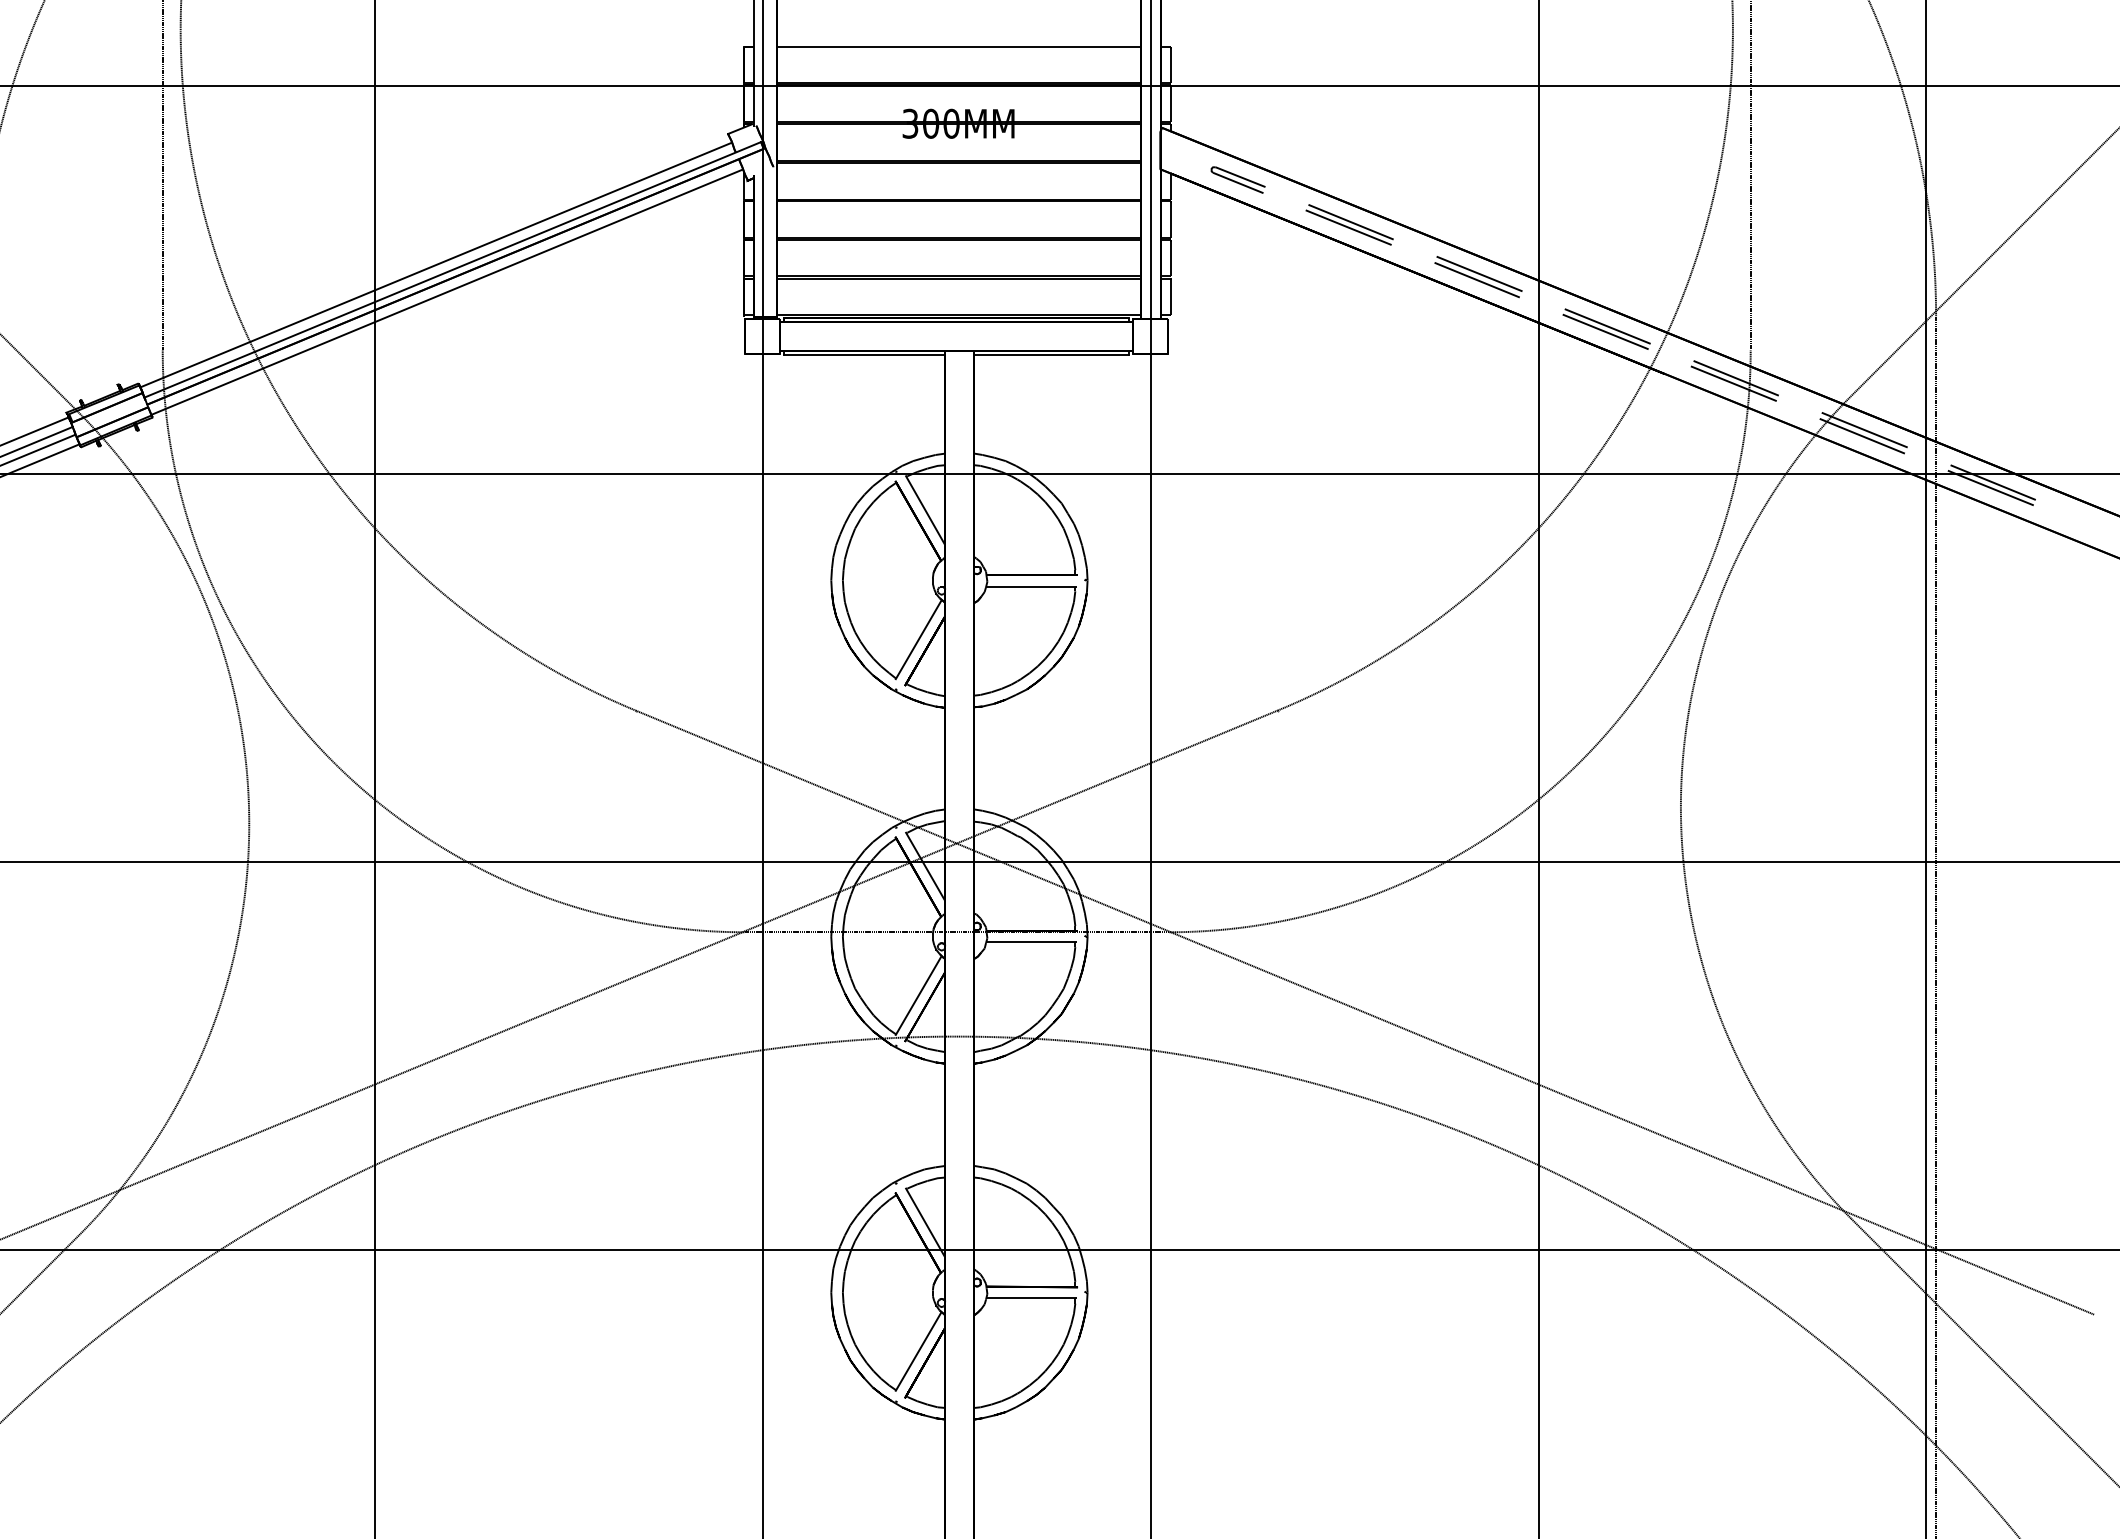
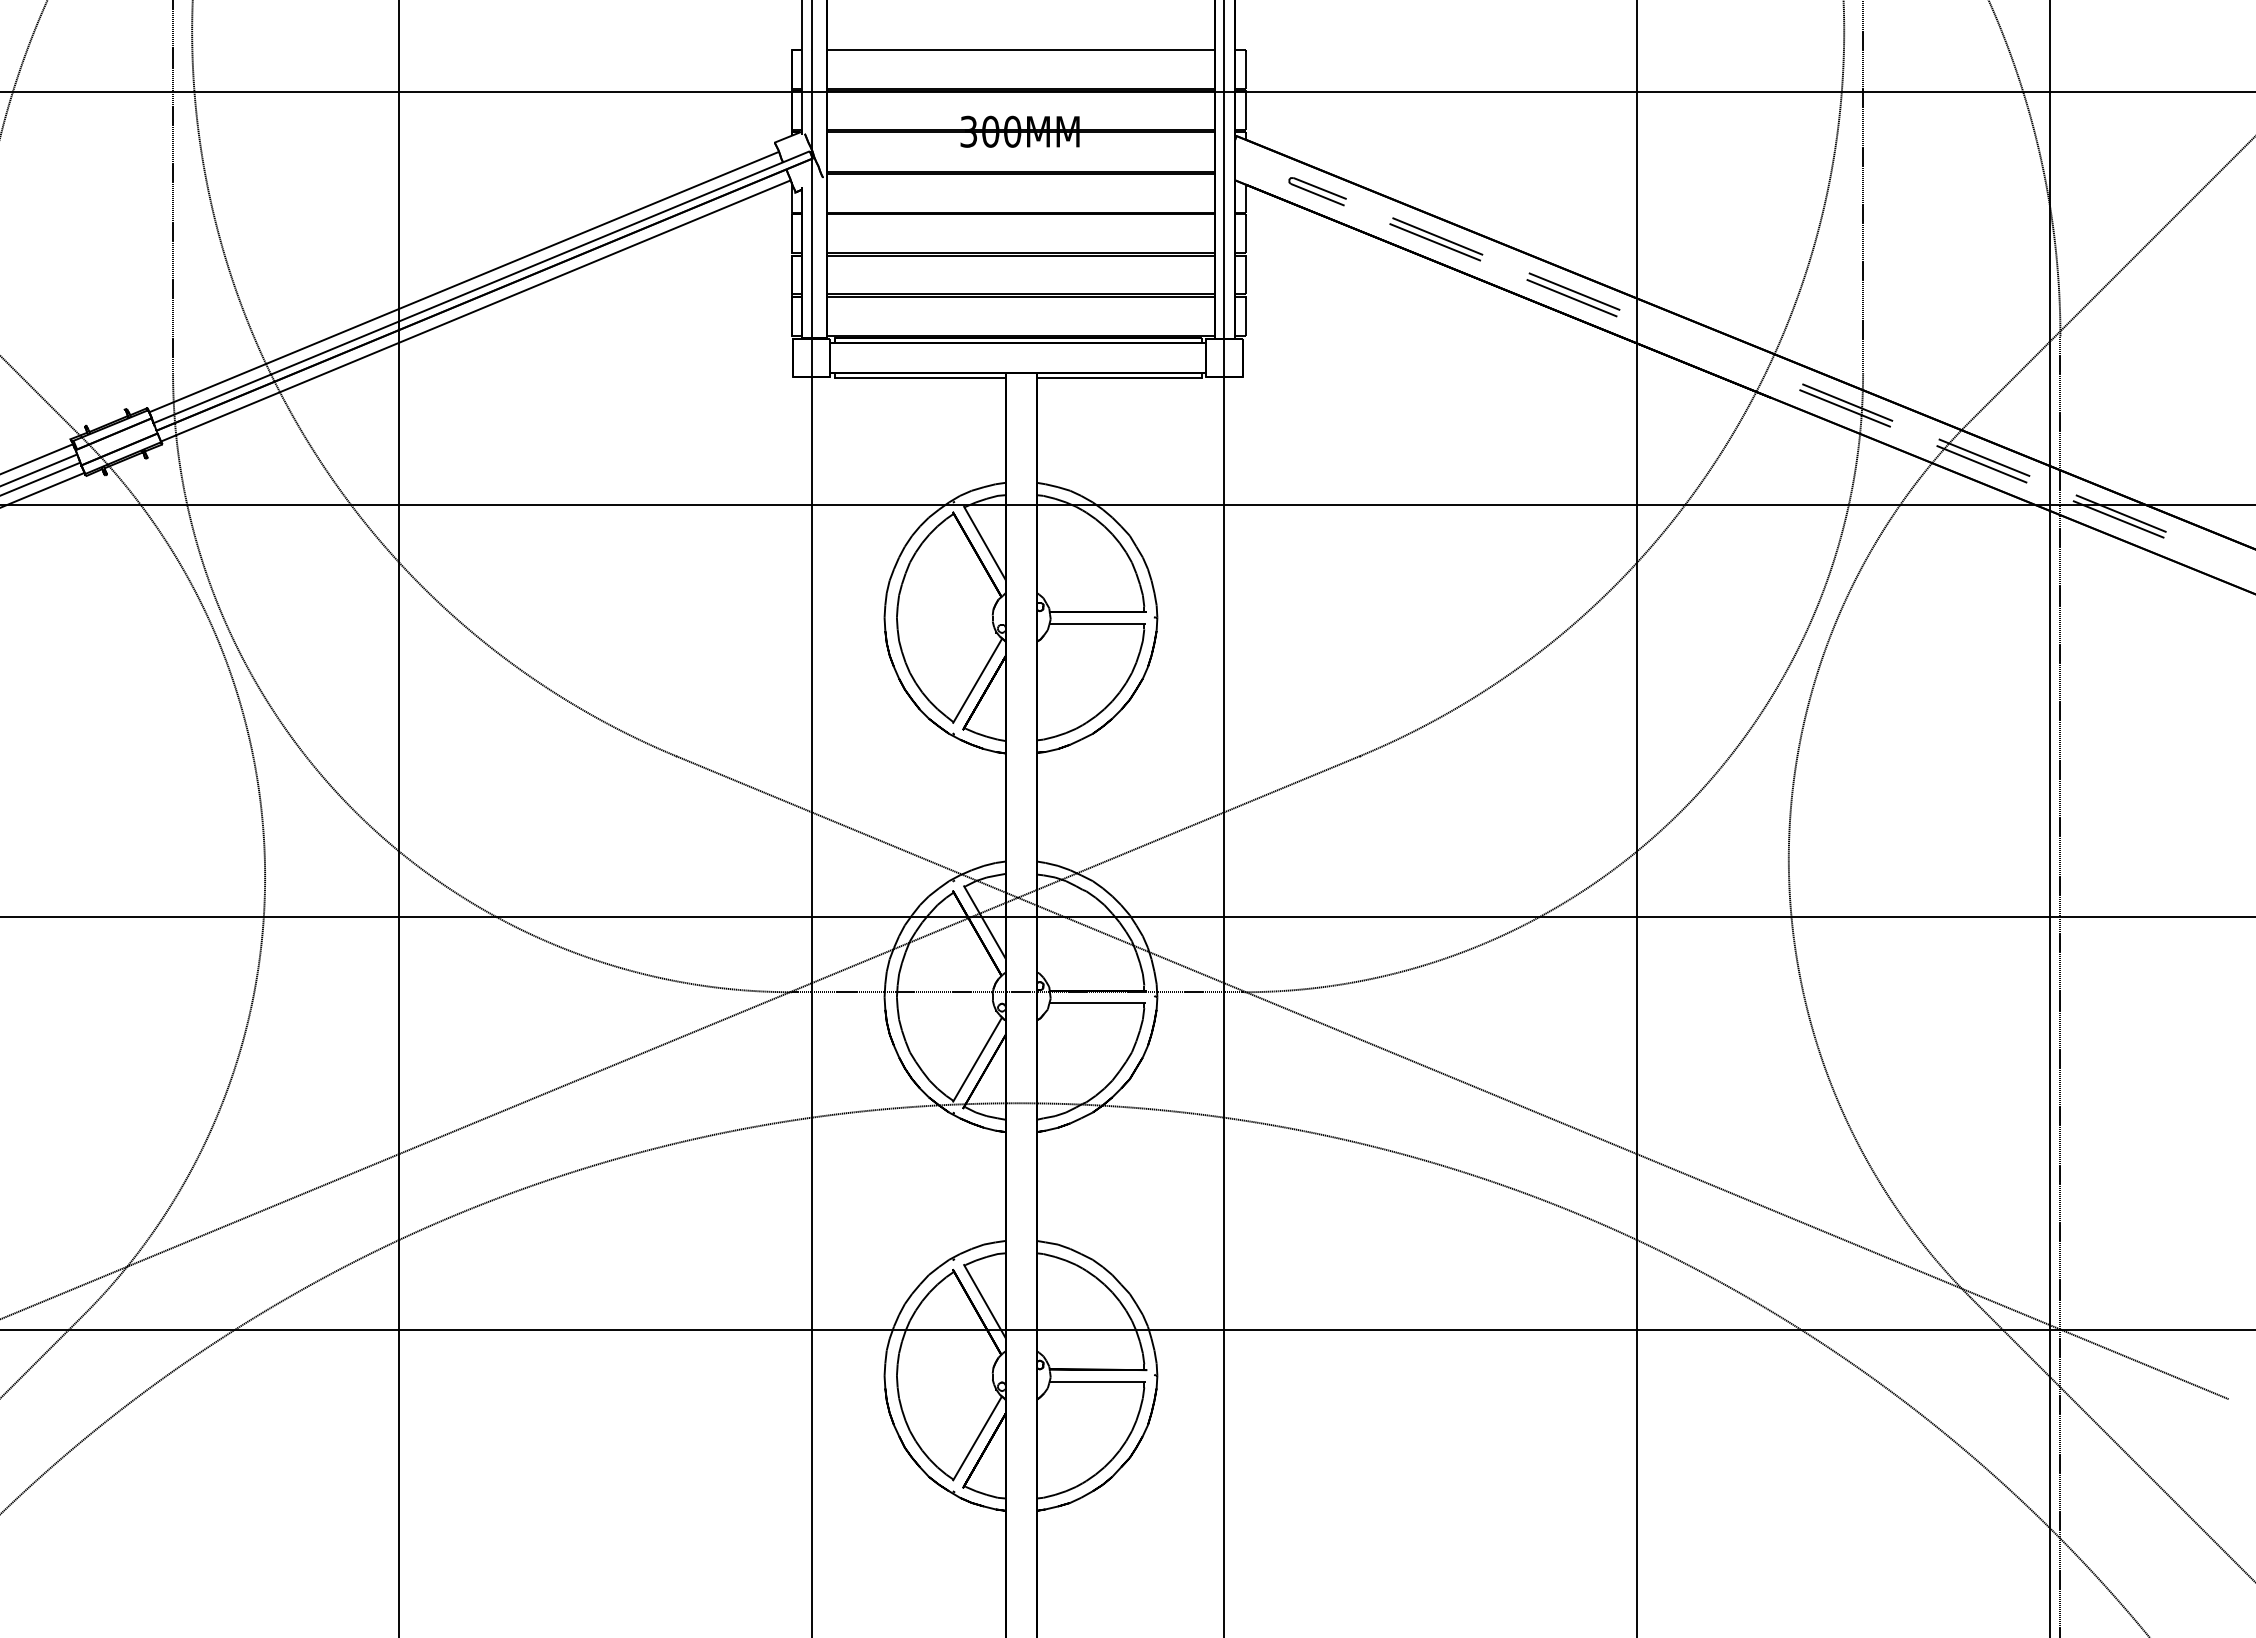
part: (1606, 329) -> (1709, 350), removed

